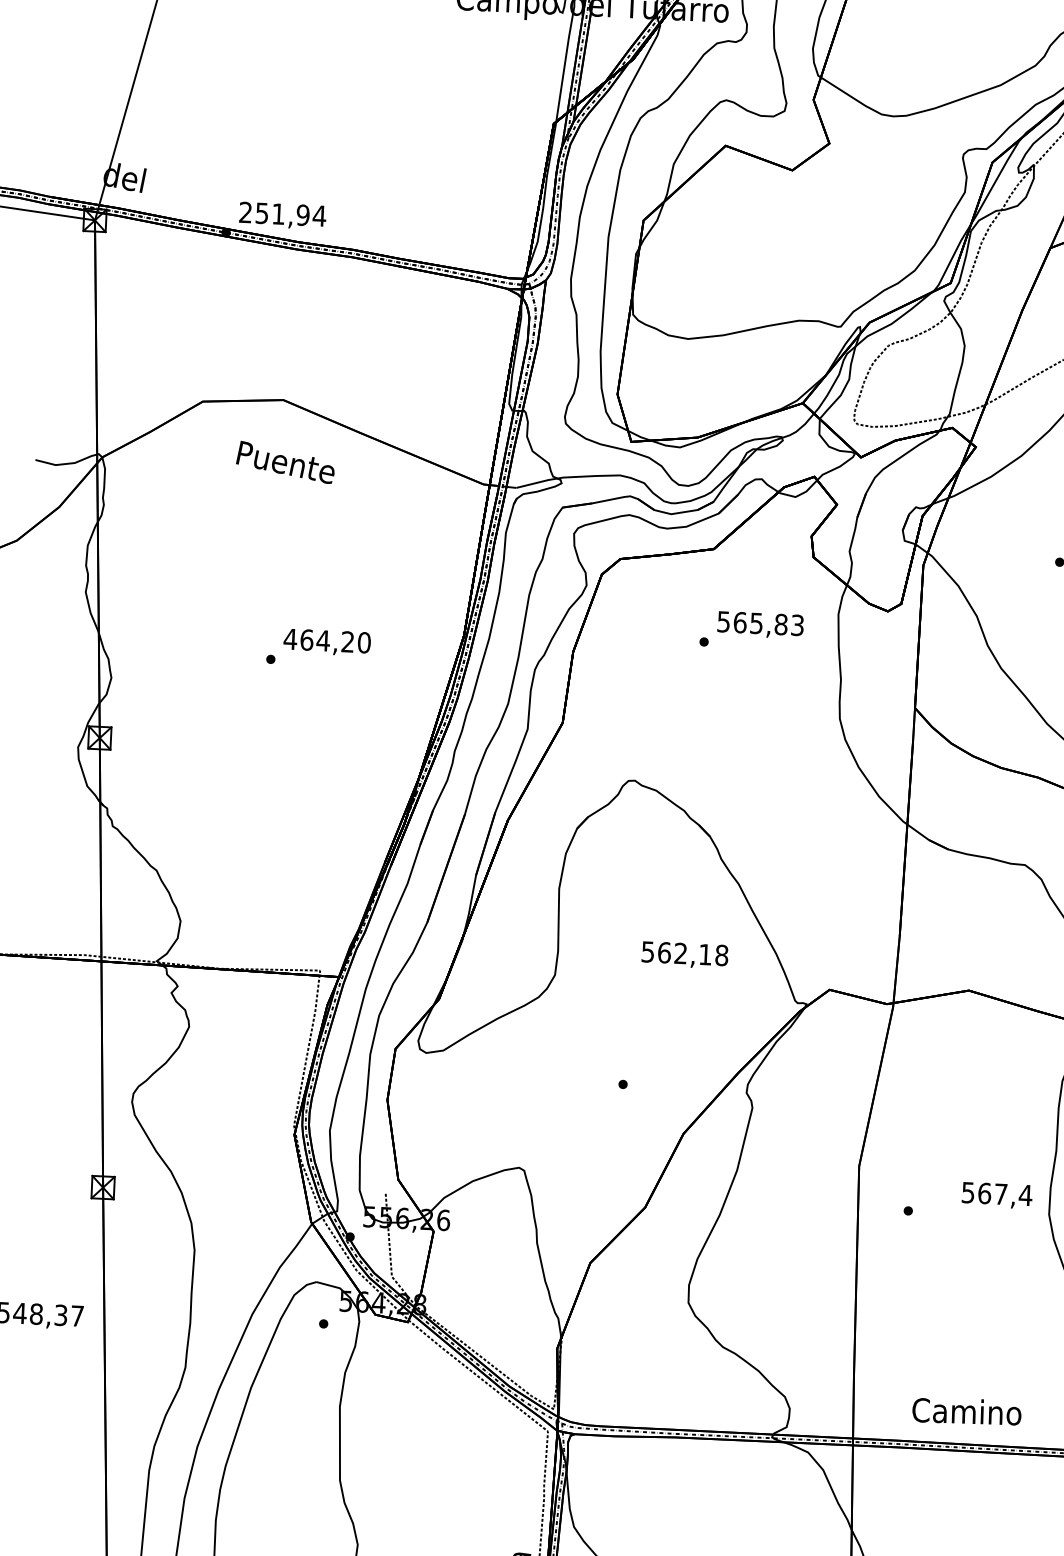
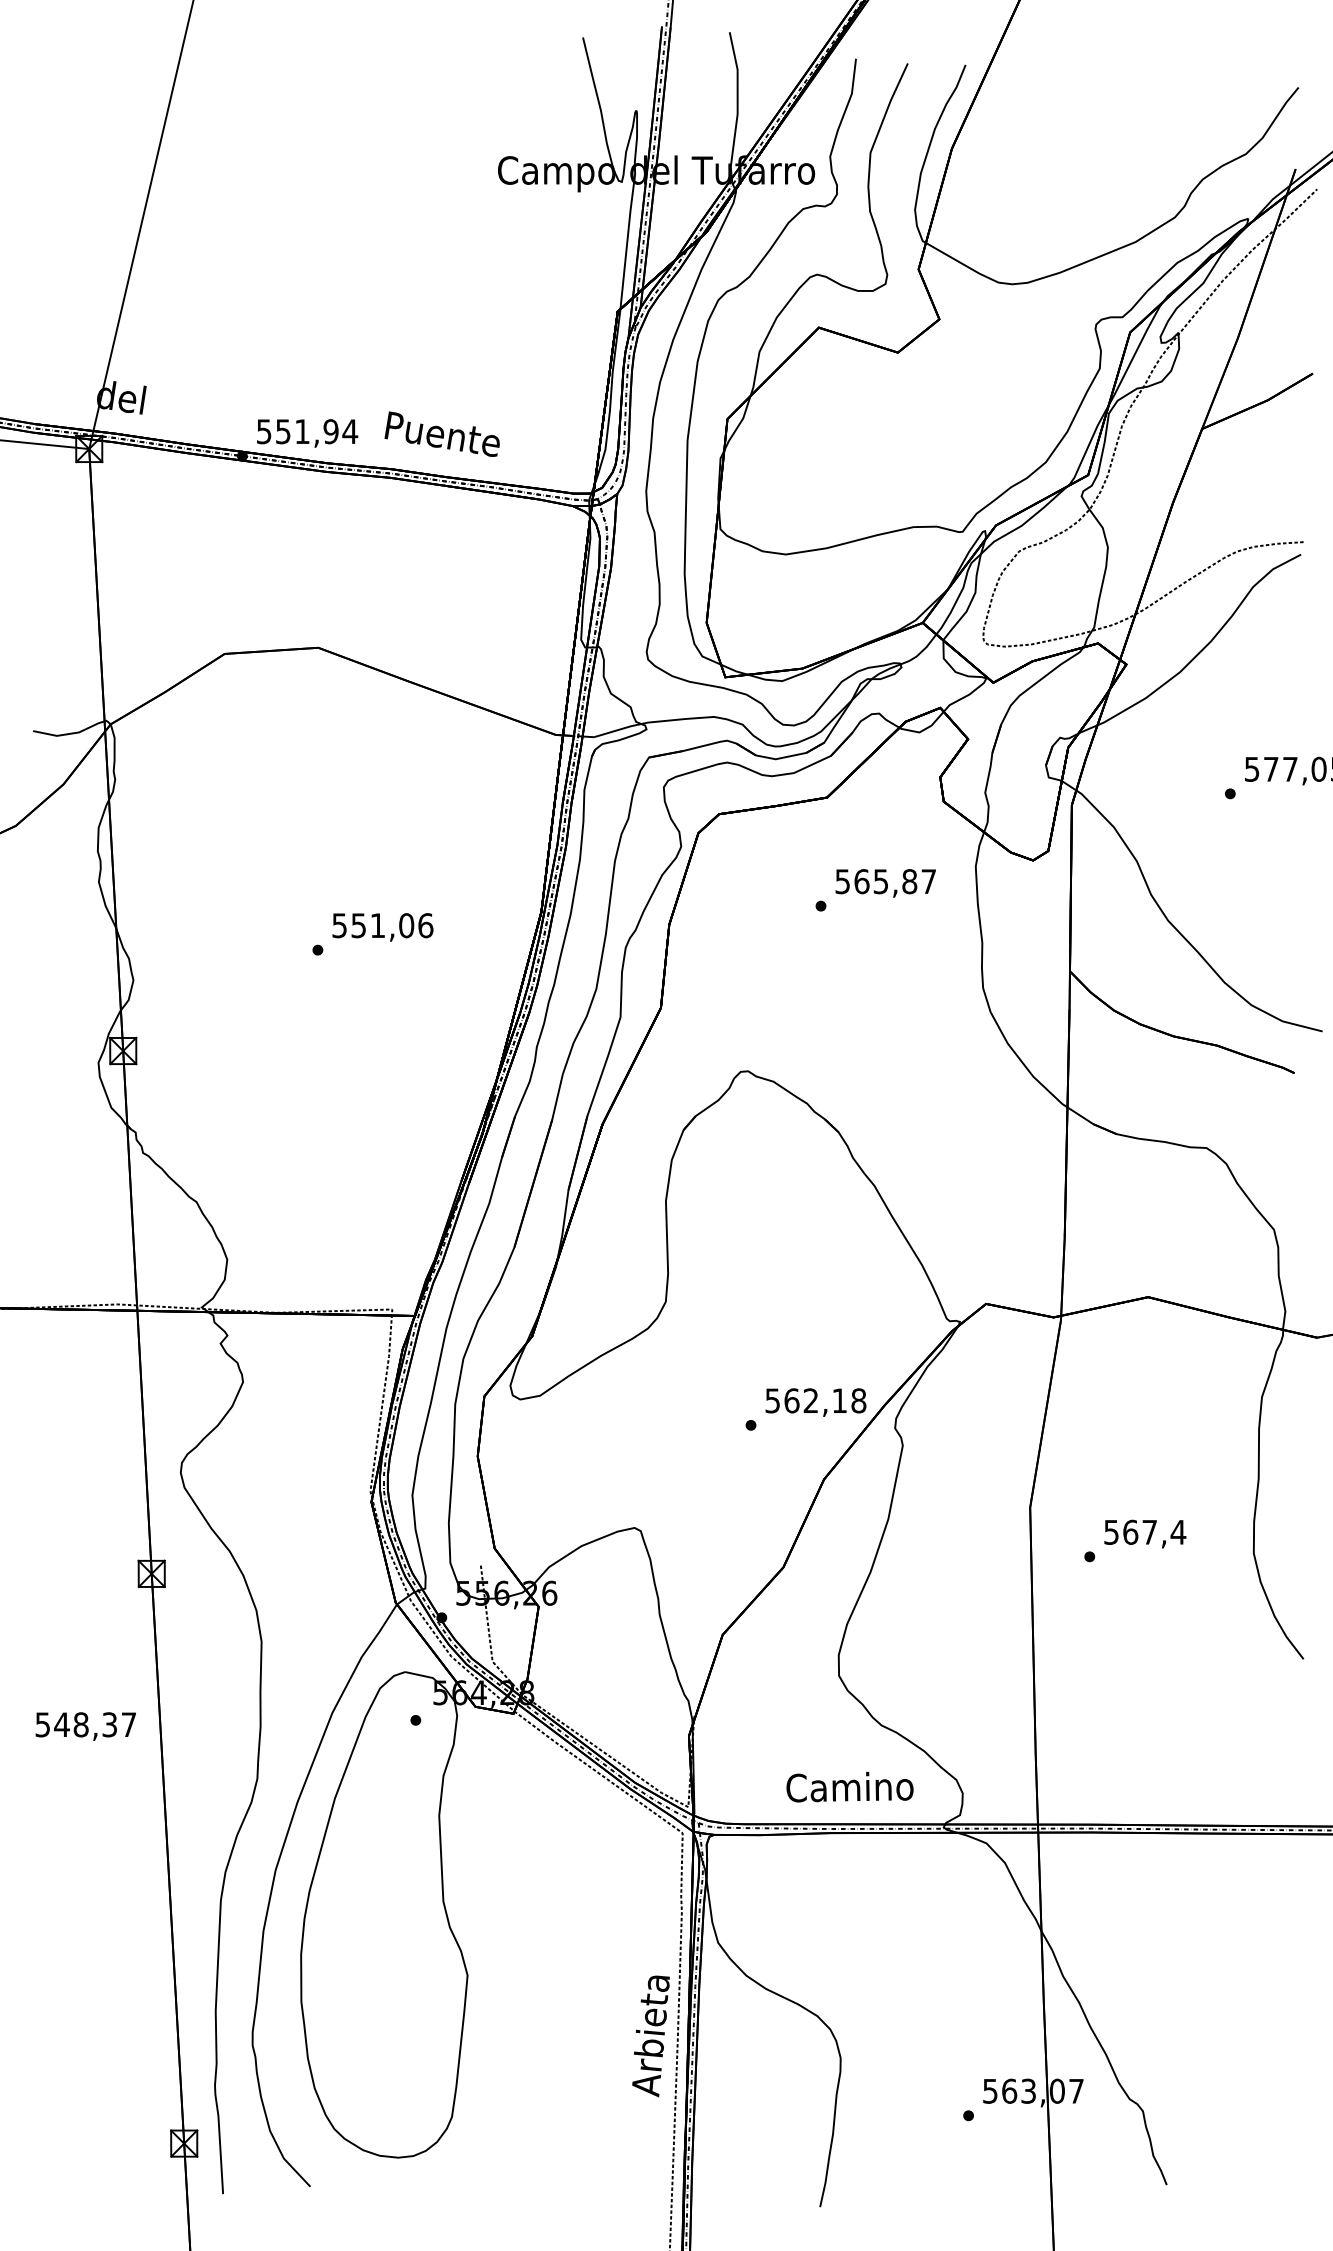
text: (245, 212) -> (263, 431), 251,94 -> 551,94
text: (284, 461) -> (441, 433), moved
text: (797, 625) -> (928, 881), 565,83 -> 565,87
text: (327, 640) -> (382, 925), 464,20 -> 551,06
text: (684, 955) -> (815, 1402), moved
text: (997, 1195) -> (1145, 1533), moved
text: (966, 1411) -> (849, 1786), moved

